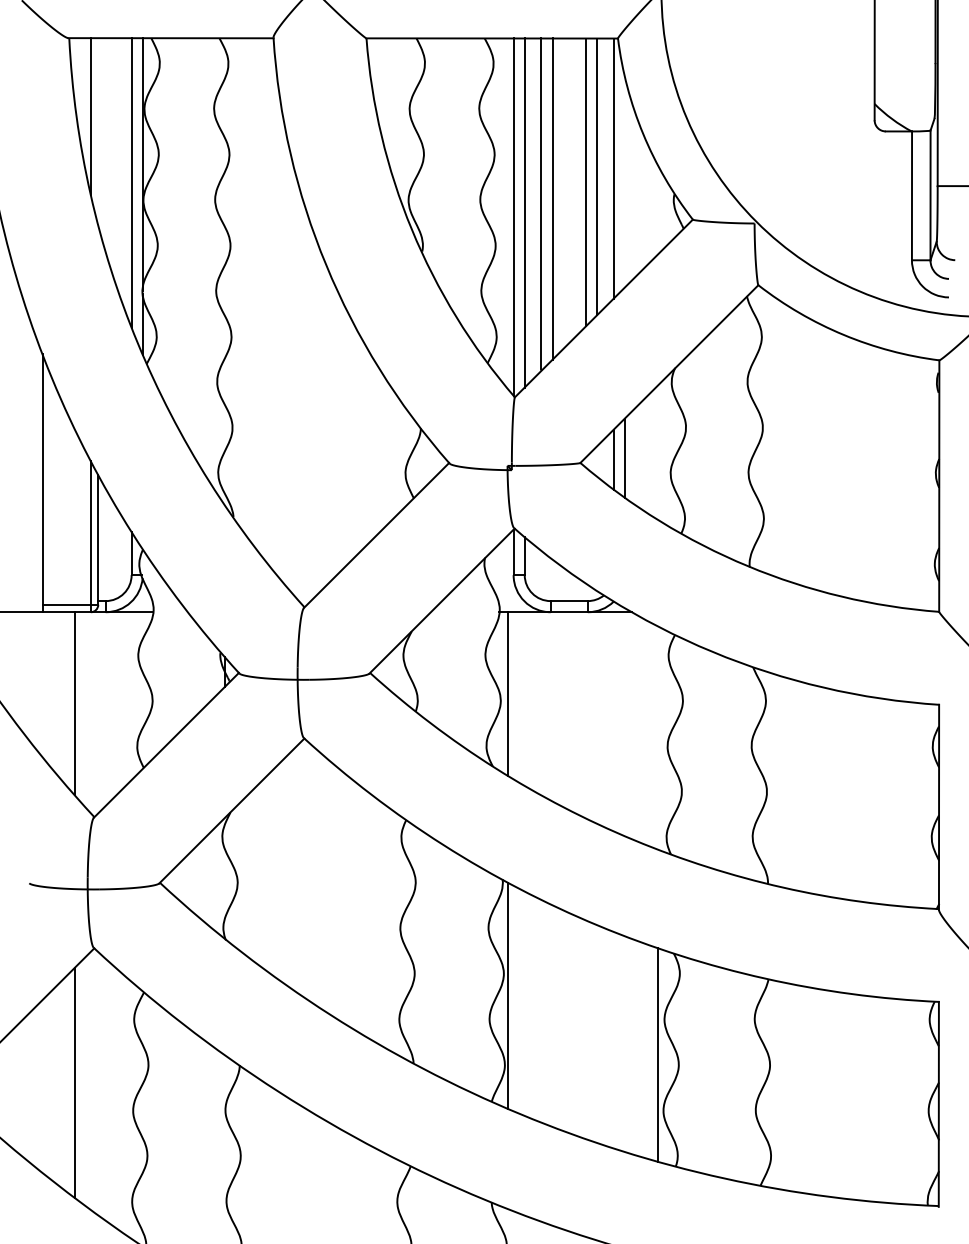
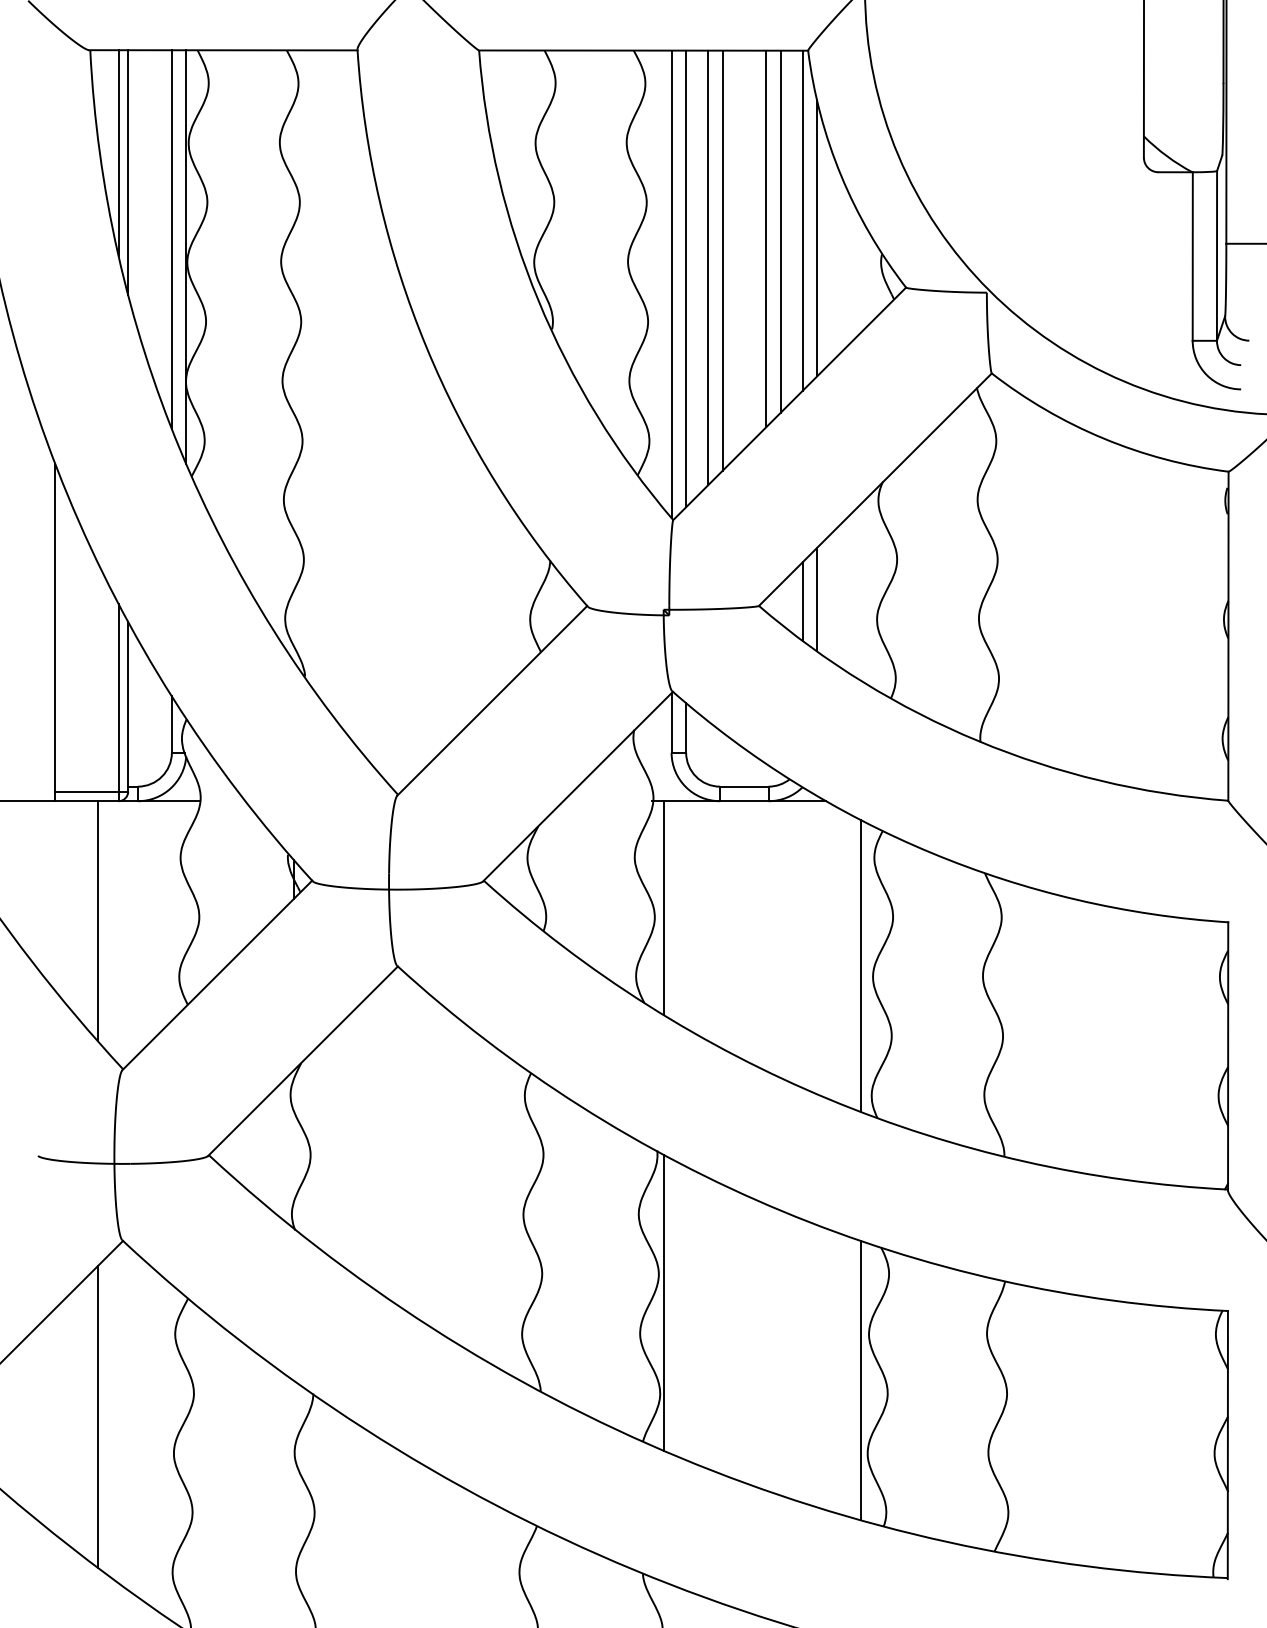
line: (98, 131) -> (128, 172), added
line: (625, 182) -> (817, 238), added
line: (658, 737) -> (860, 965), added

